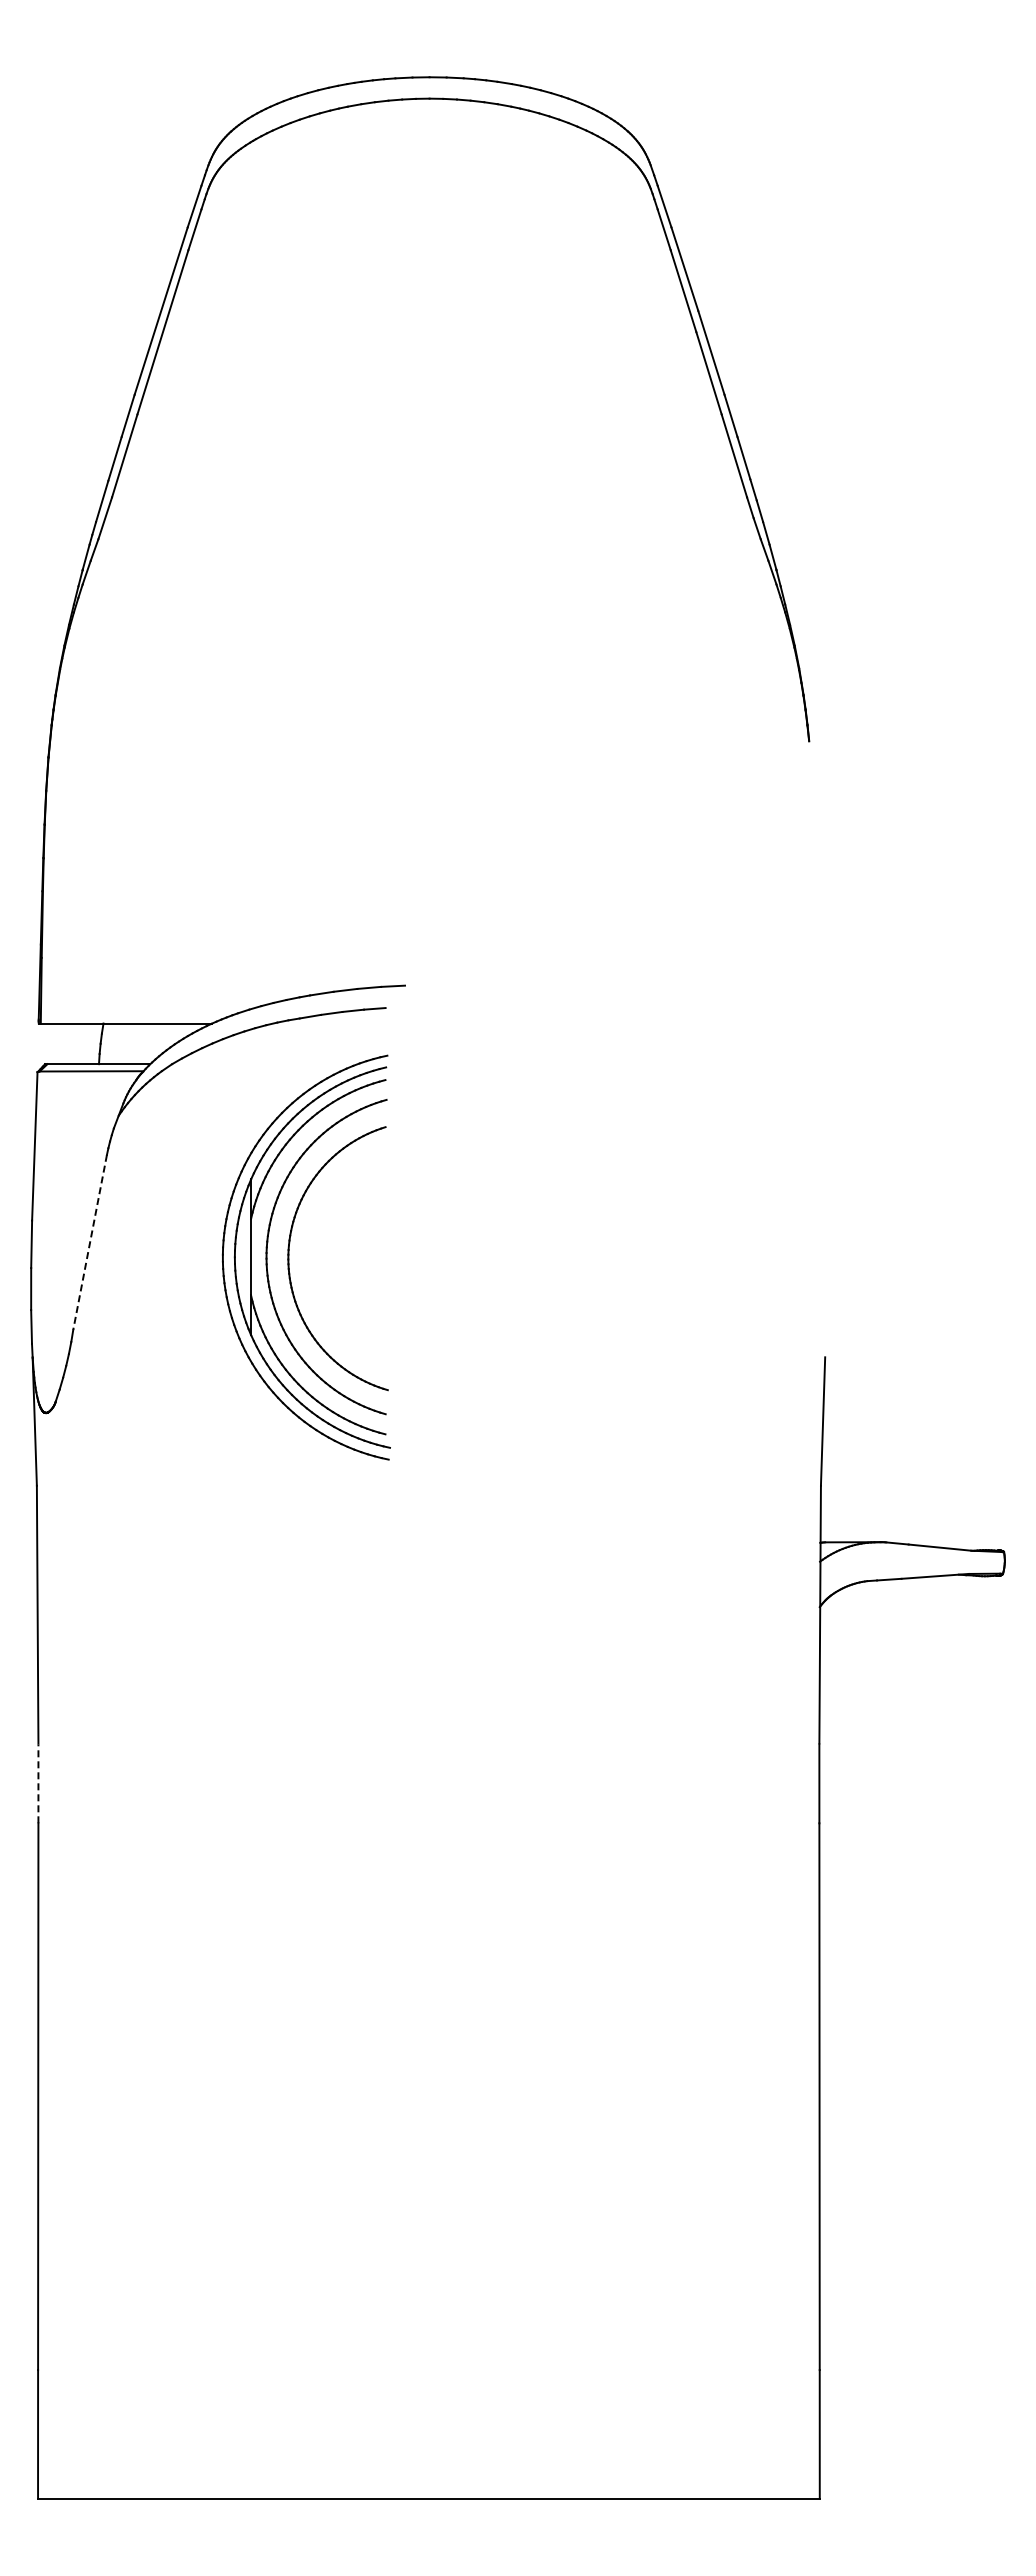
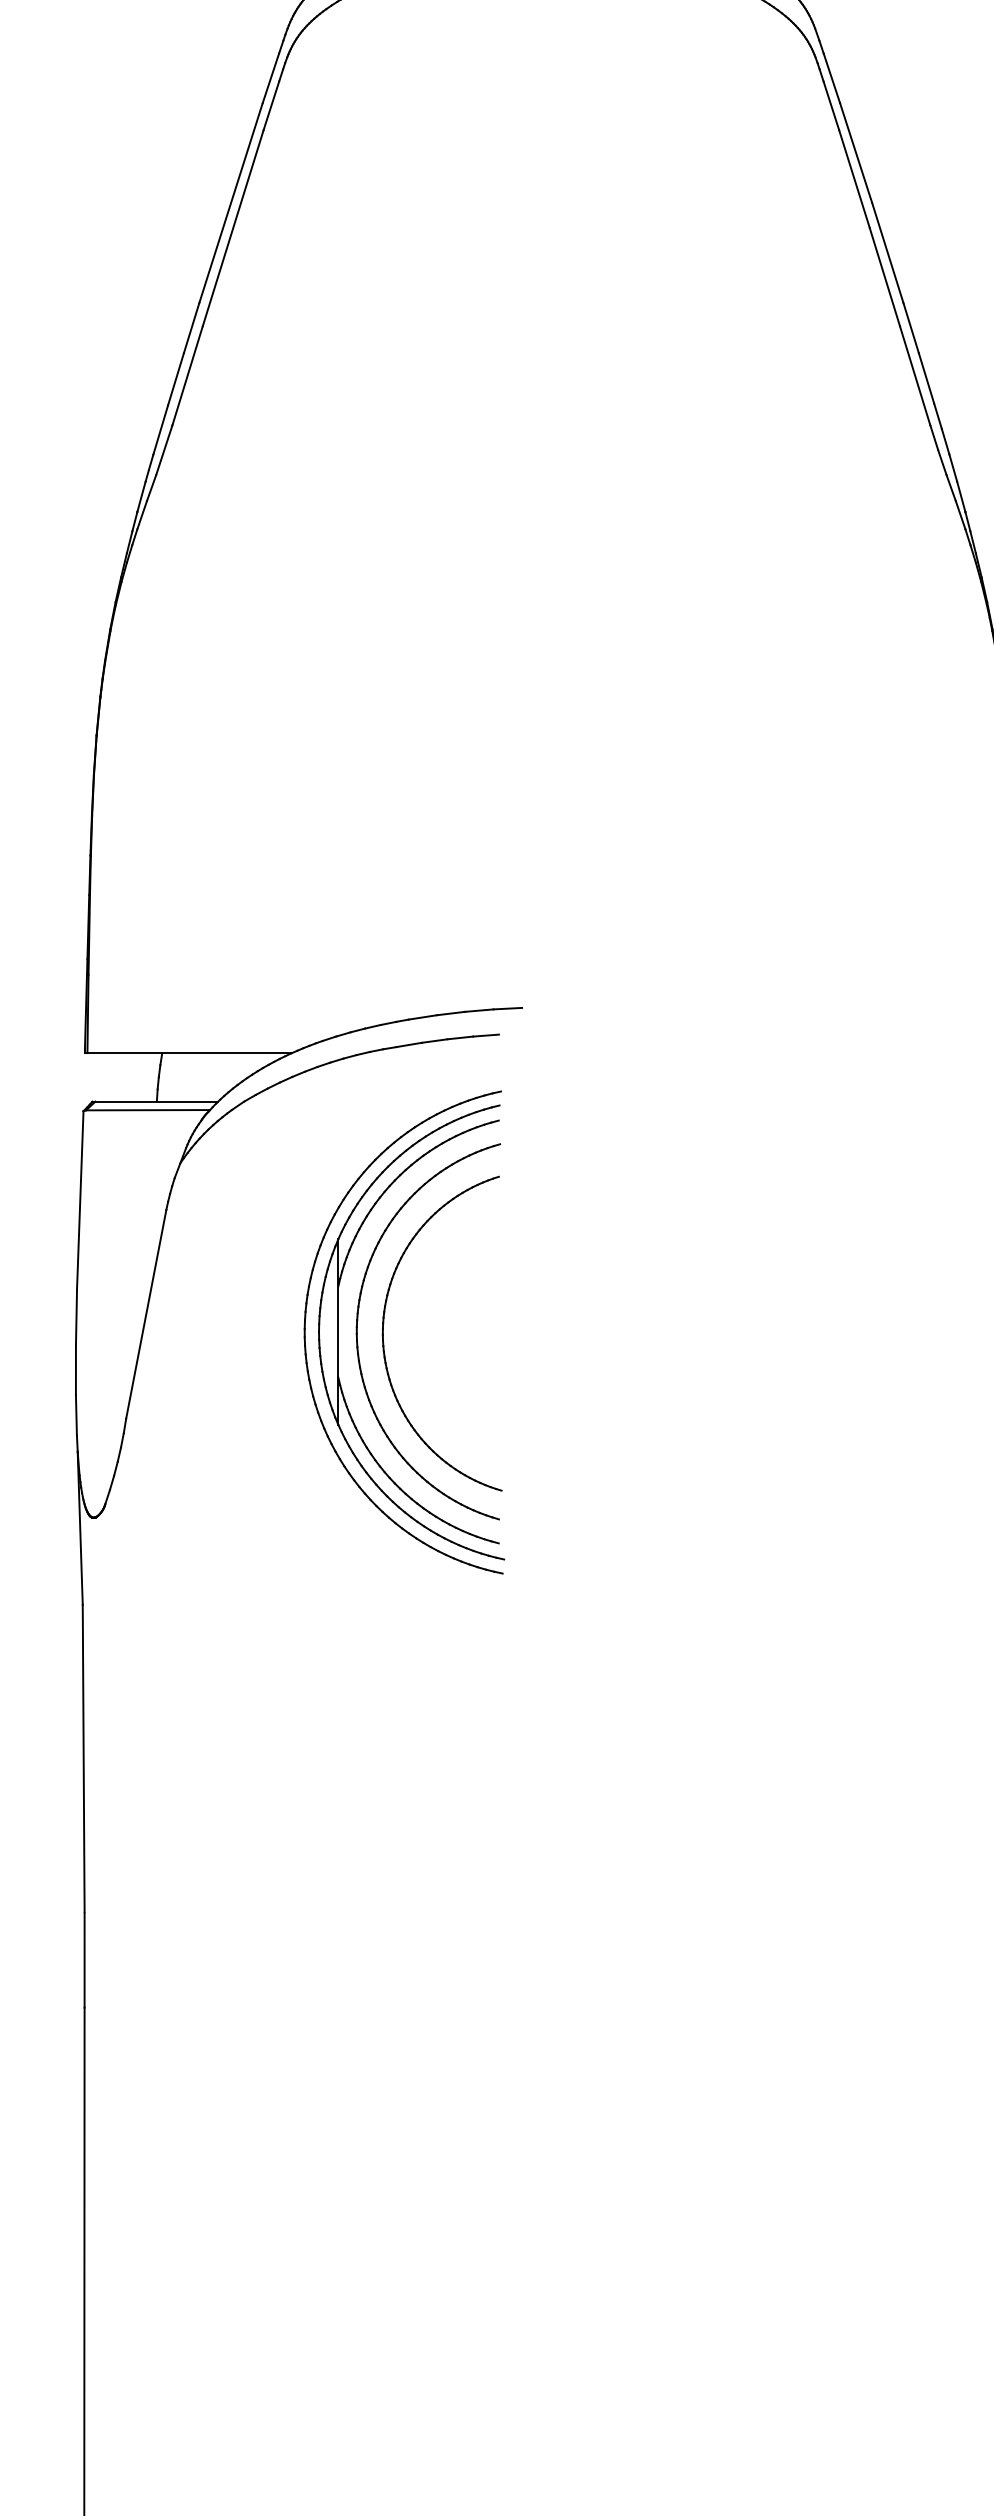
line: (90, 1242) -> (146, 1314), dashed -> solid
line: (38, 1783) -> (84, 1960), dashed -> solid

